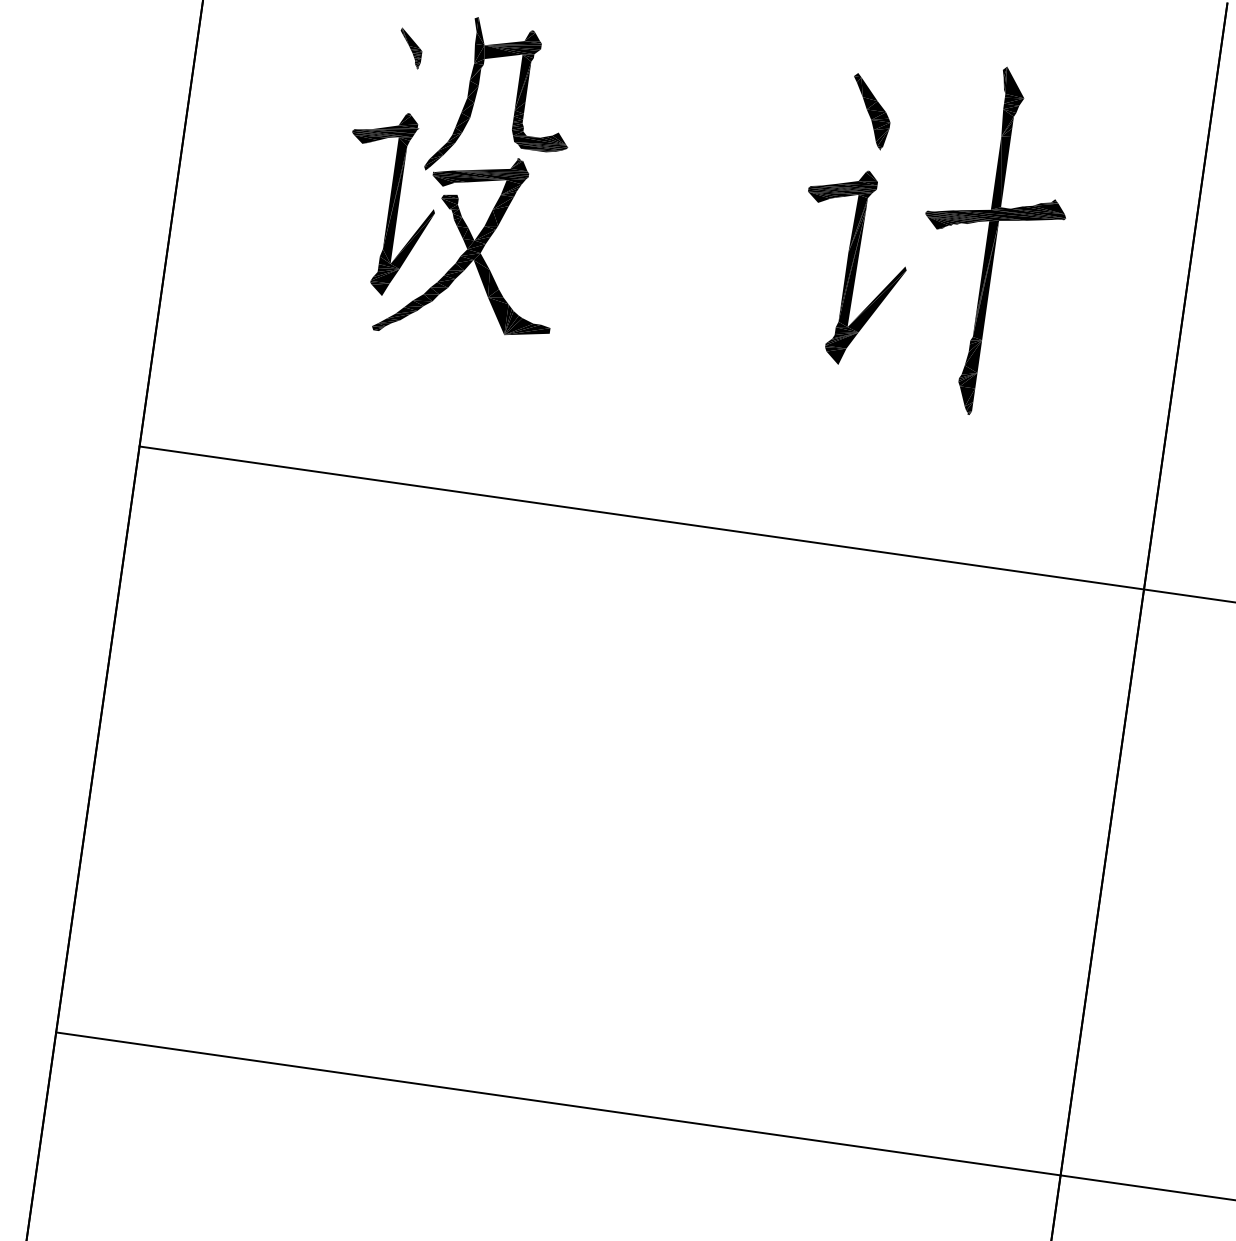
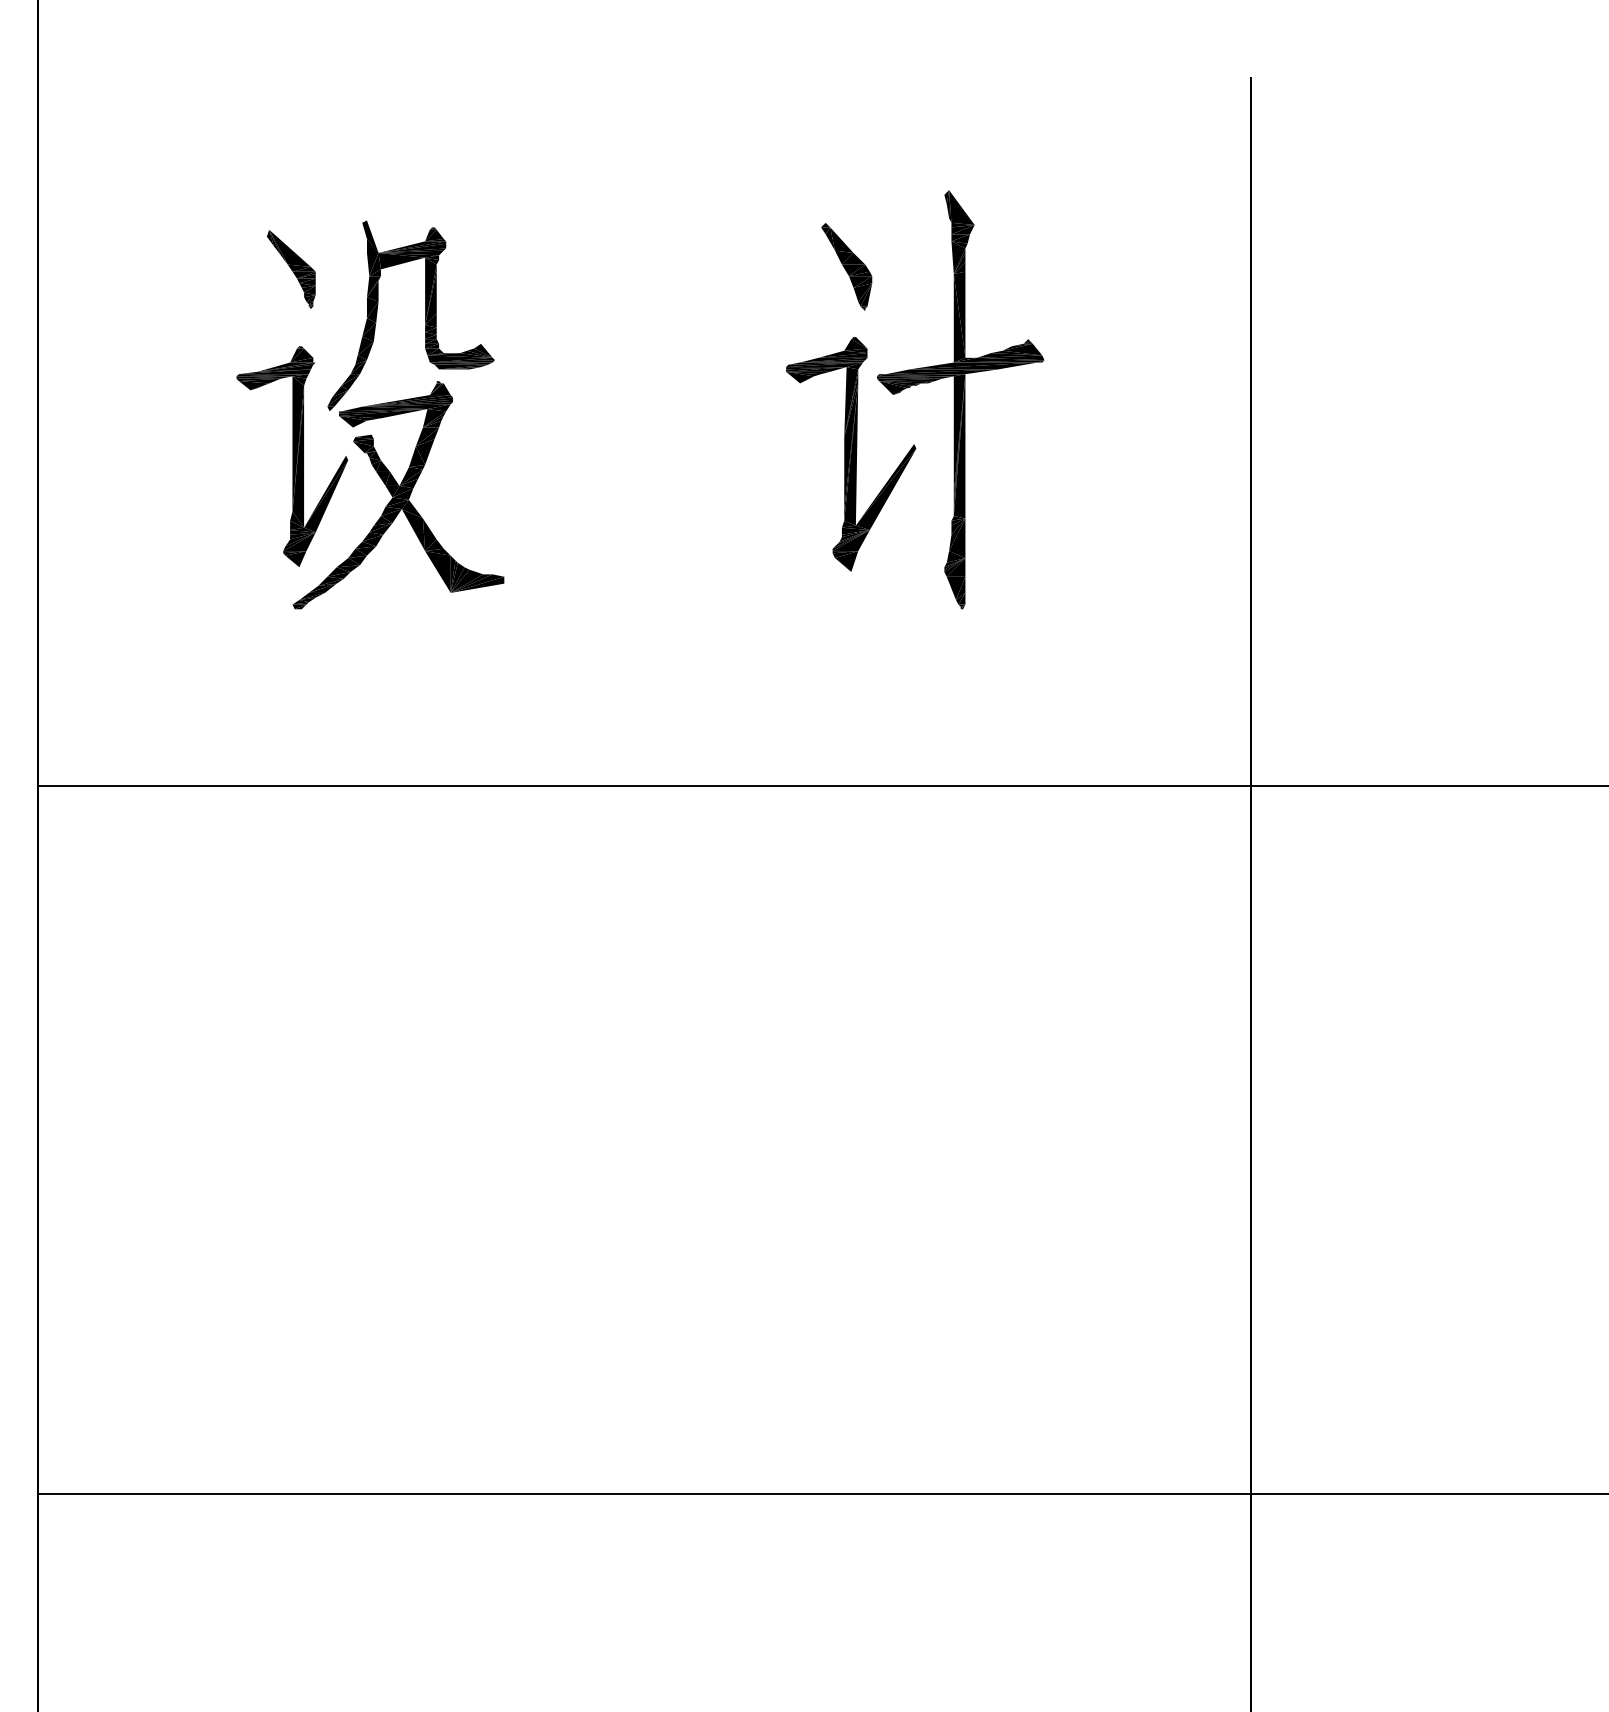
part: (410, 48) -> (291, 269), size x1.67
part: (992, 241) -> (960, 399), moved

